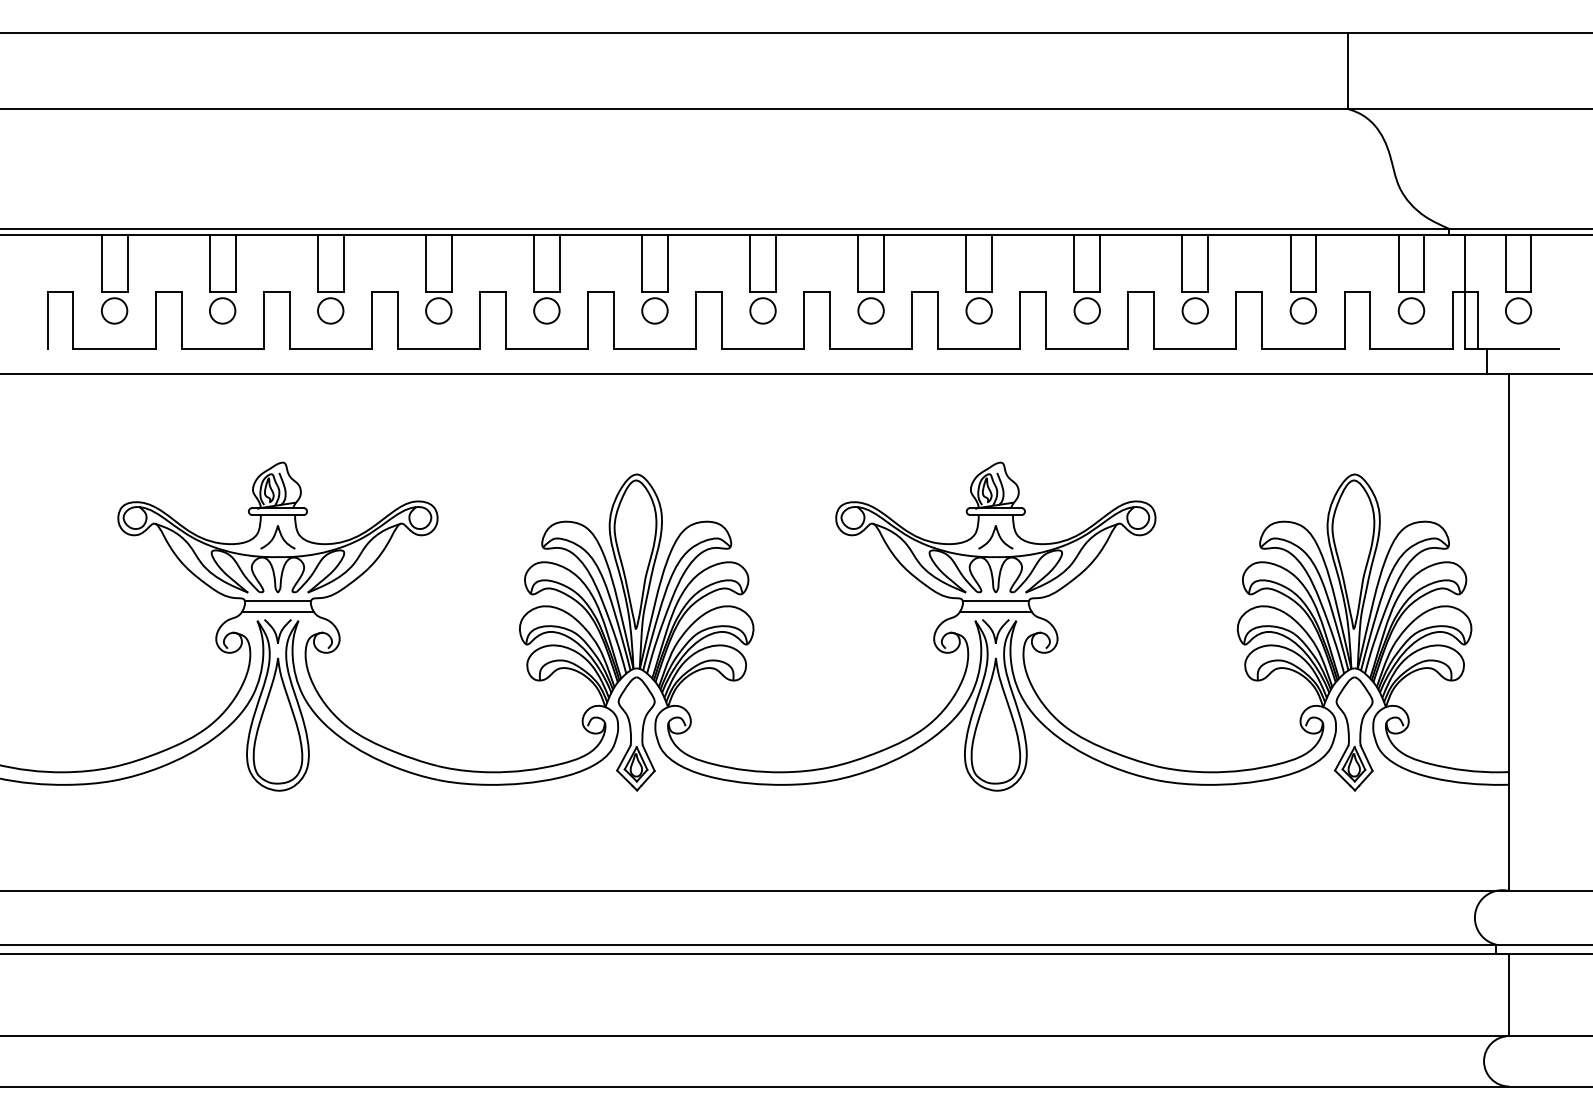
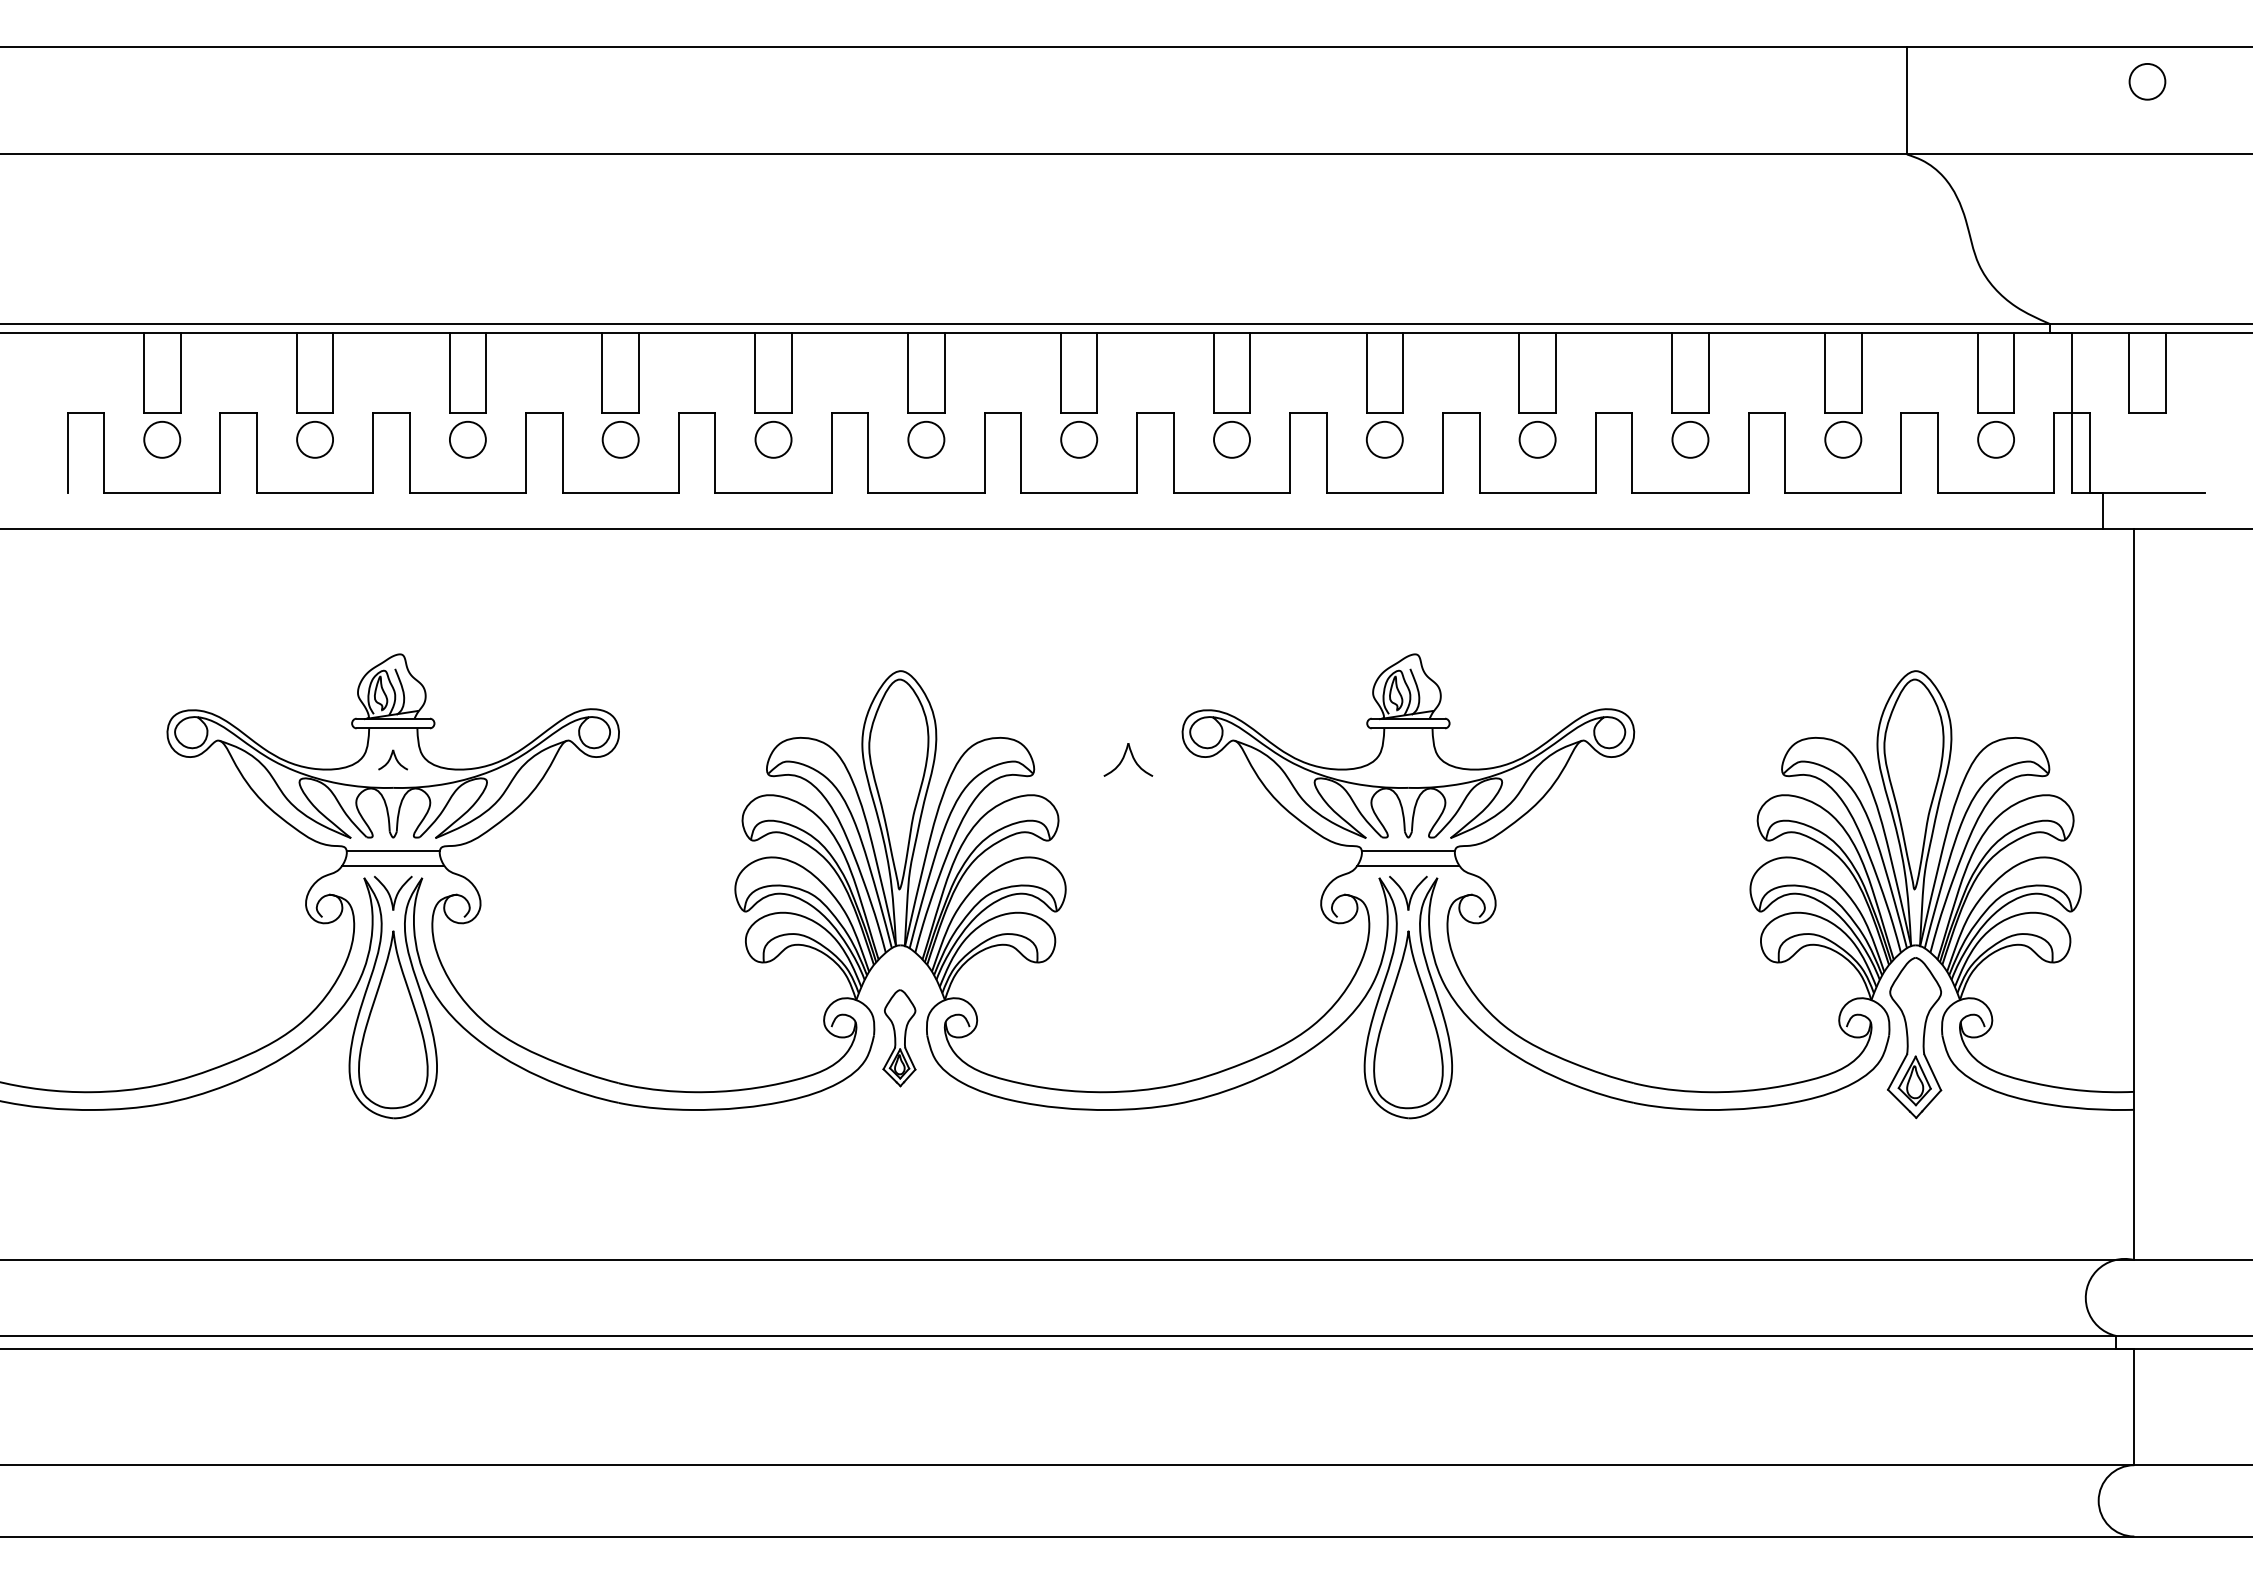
circle: (1518, 310) -> (2147, 81), moved
part: (277, 537) -> (392, 759), size x0.6
part: (995, 537) -> (1128, 759), moved
part: (635, 734) -> (899, 1038), size x0.6

